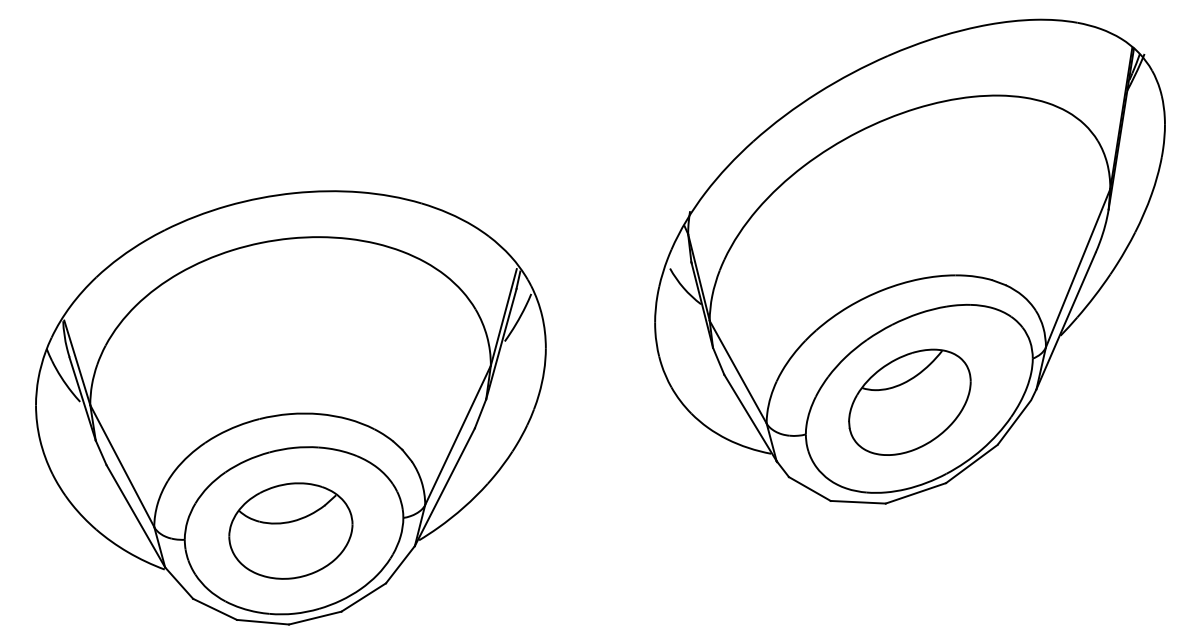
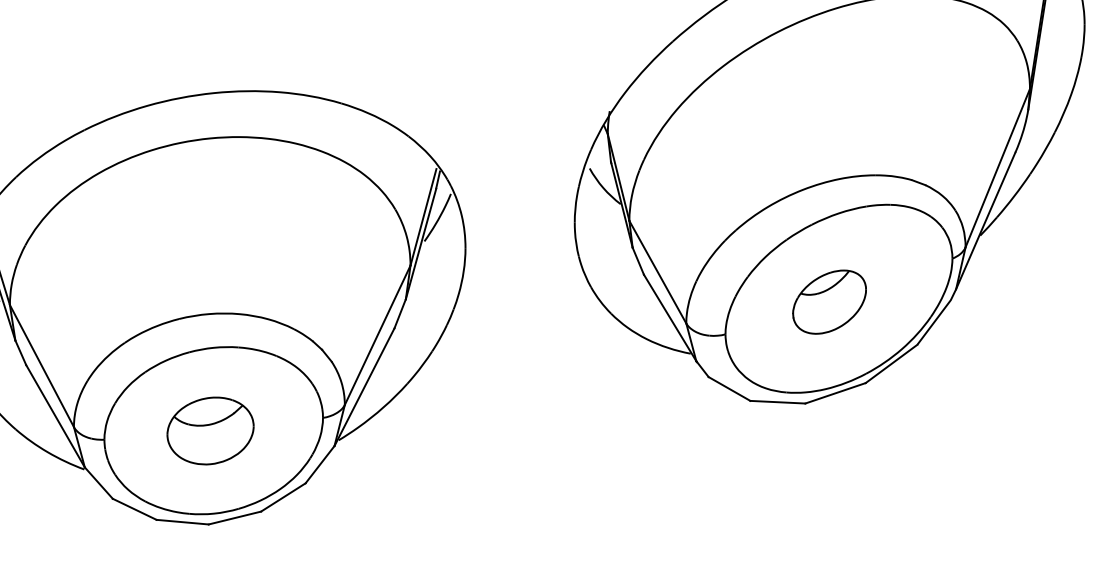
part: (909, 401) -> (829, 301), size x0.6
part: (290, 530) -> (210, 430), size x0.7

